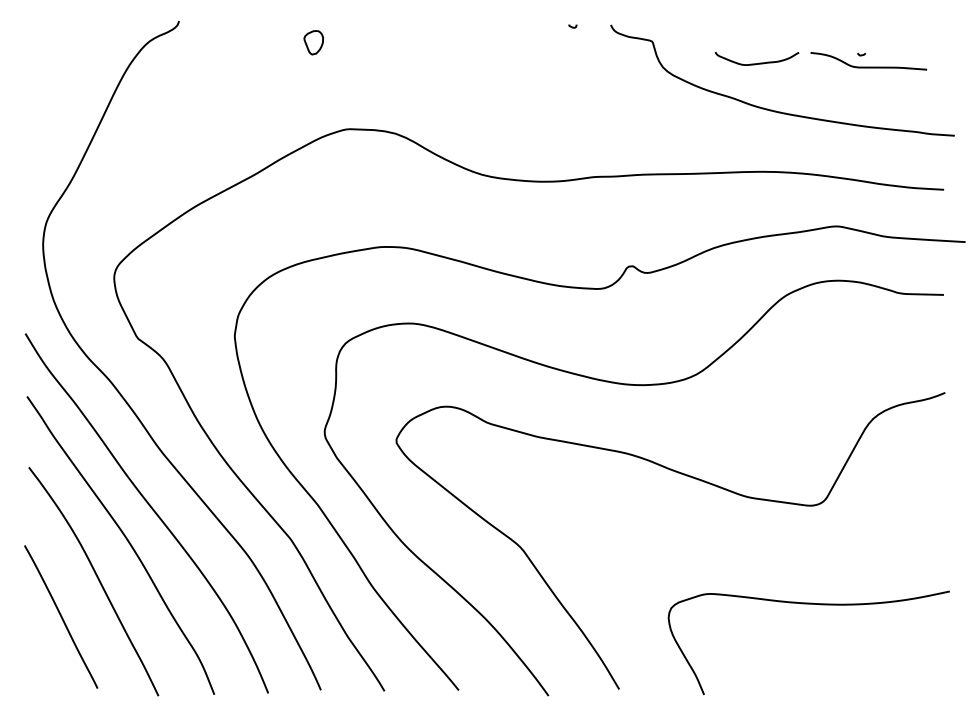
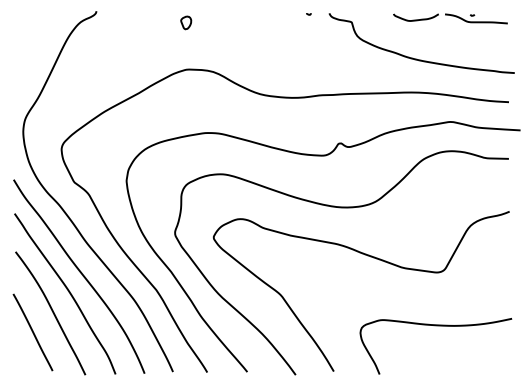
part: (314, 41) -> (186, 22), moved
part: (820, 60) -> (450, 18), moved

